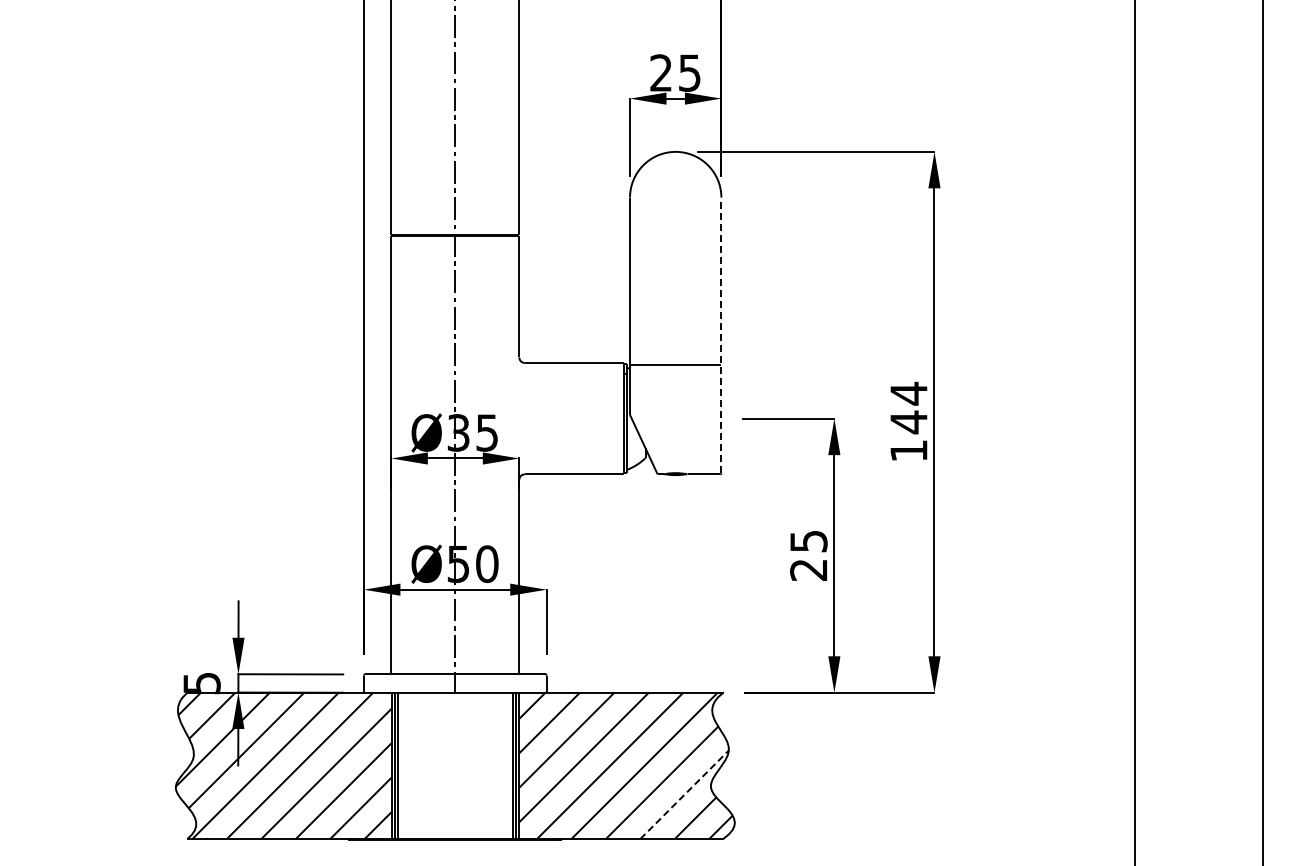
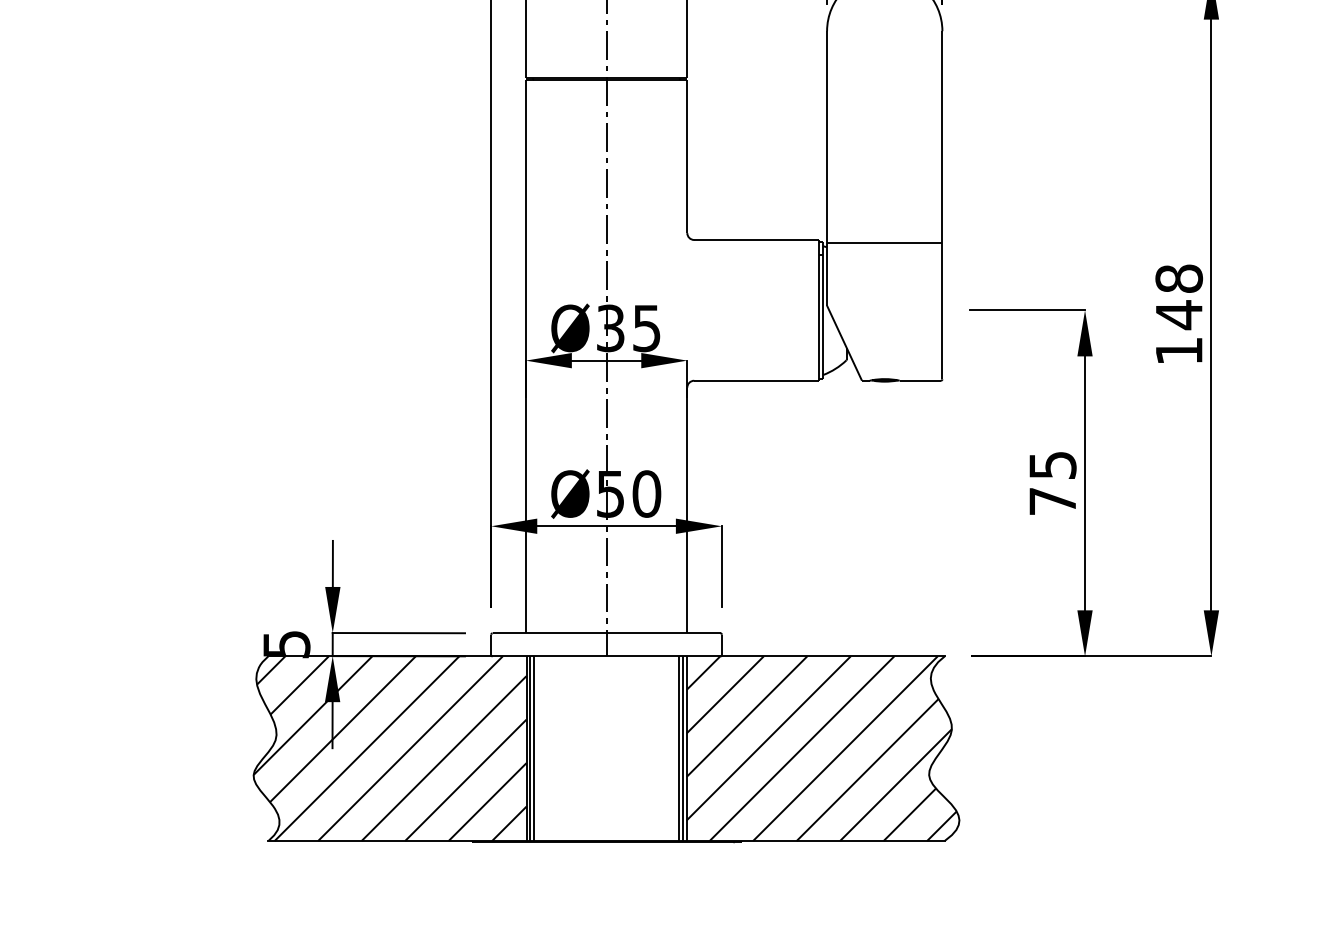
line: (721, 335) -> (942, 205), dashed -> solid
text: (908, 393) -> (1178, 278), 144 -> 148
text: (808, 569) -> (1052, 500), 25 -> 75
line: (684, 794) -> (895, 784), dashed -> solid

